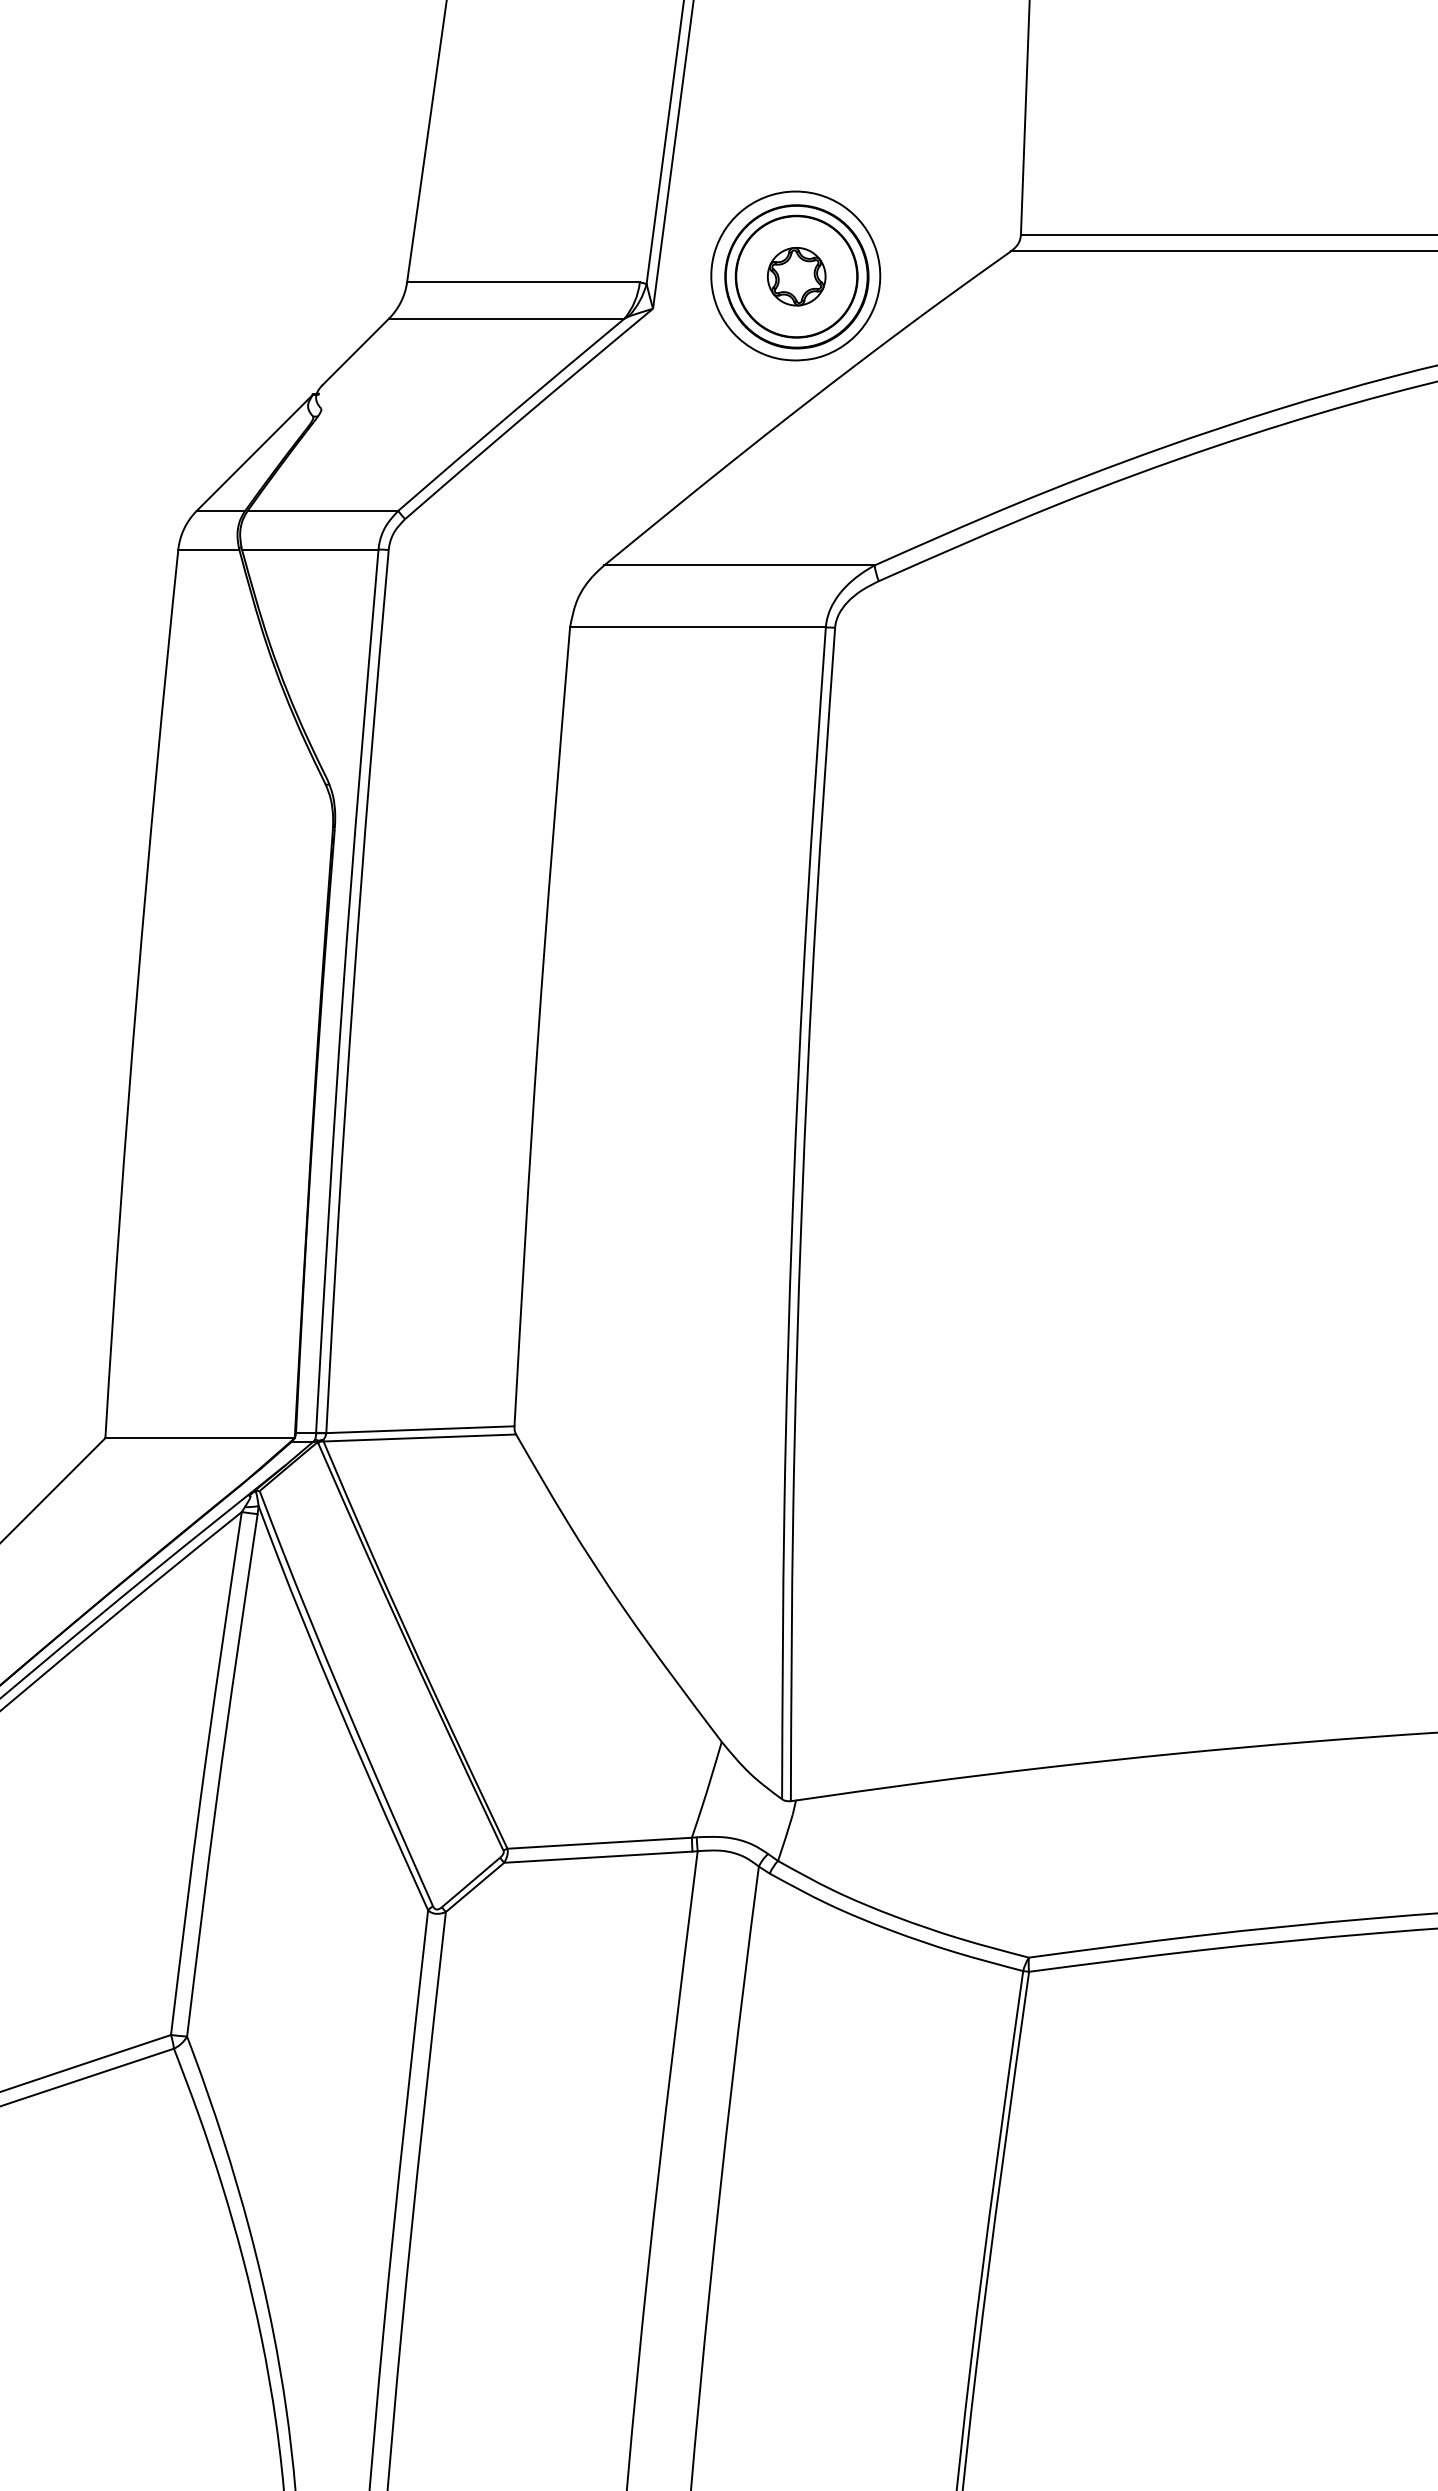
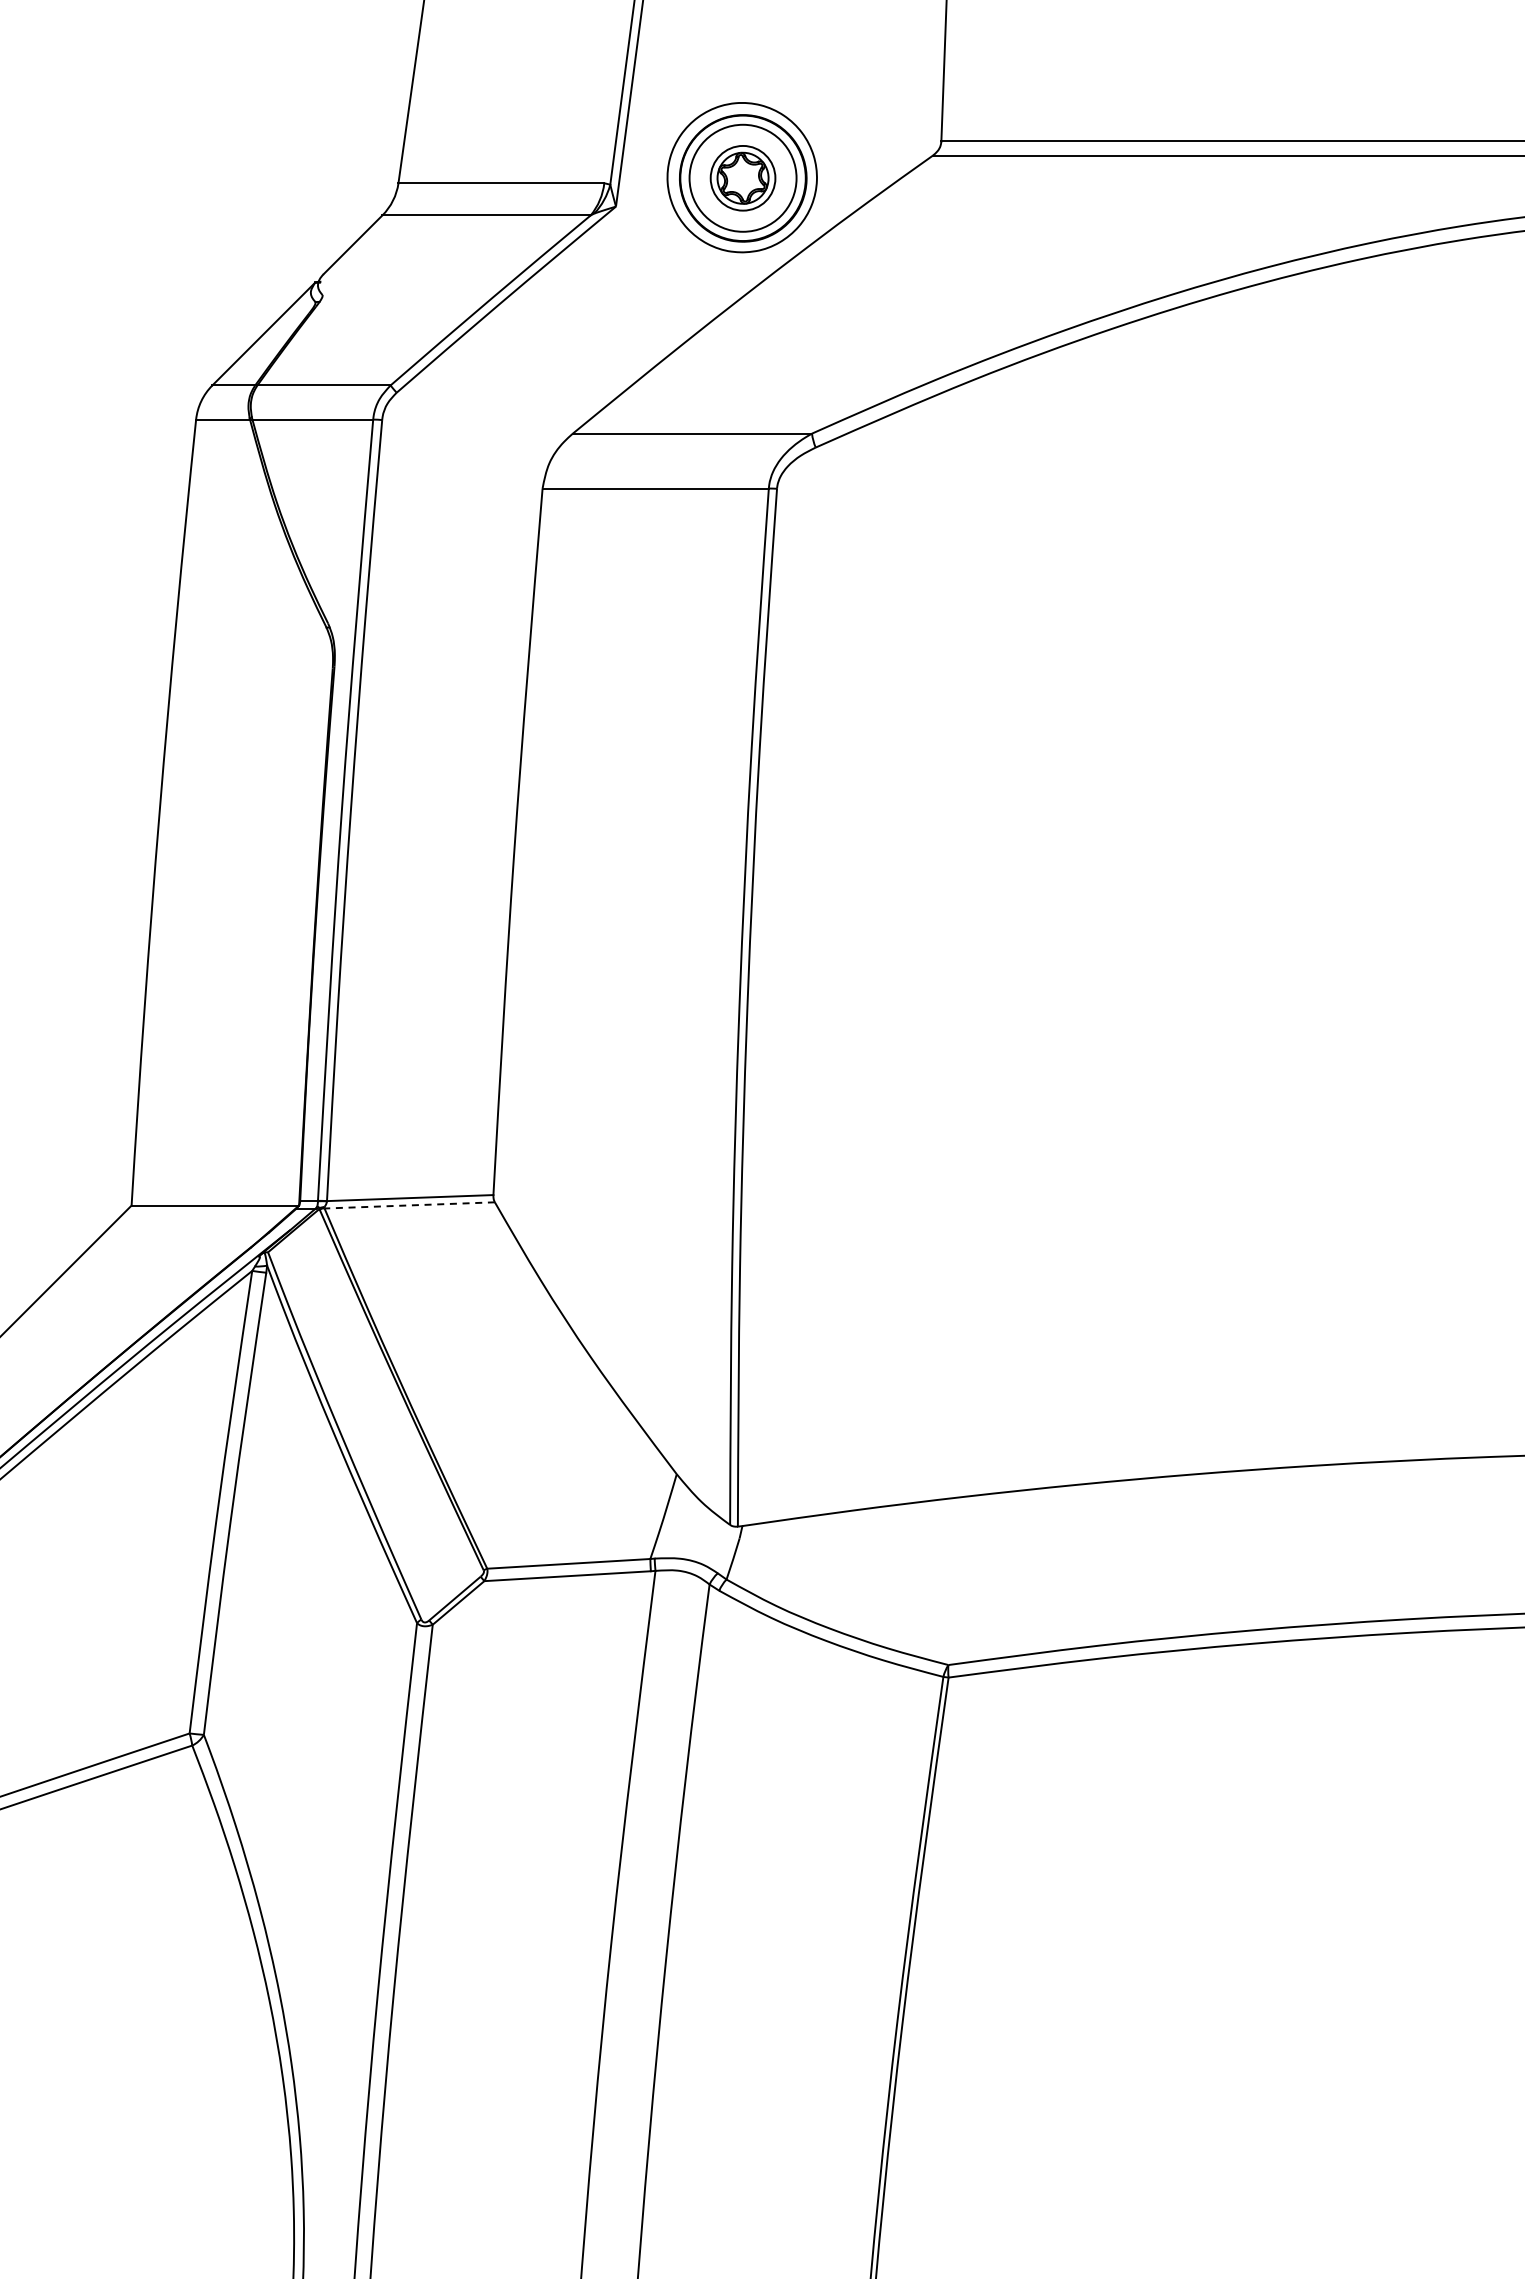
circle: (796, 276) -> (742, 178), size x0.6
line: (419, 1438) -> (409, 1205), solid -> dashed

